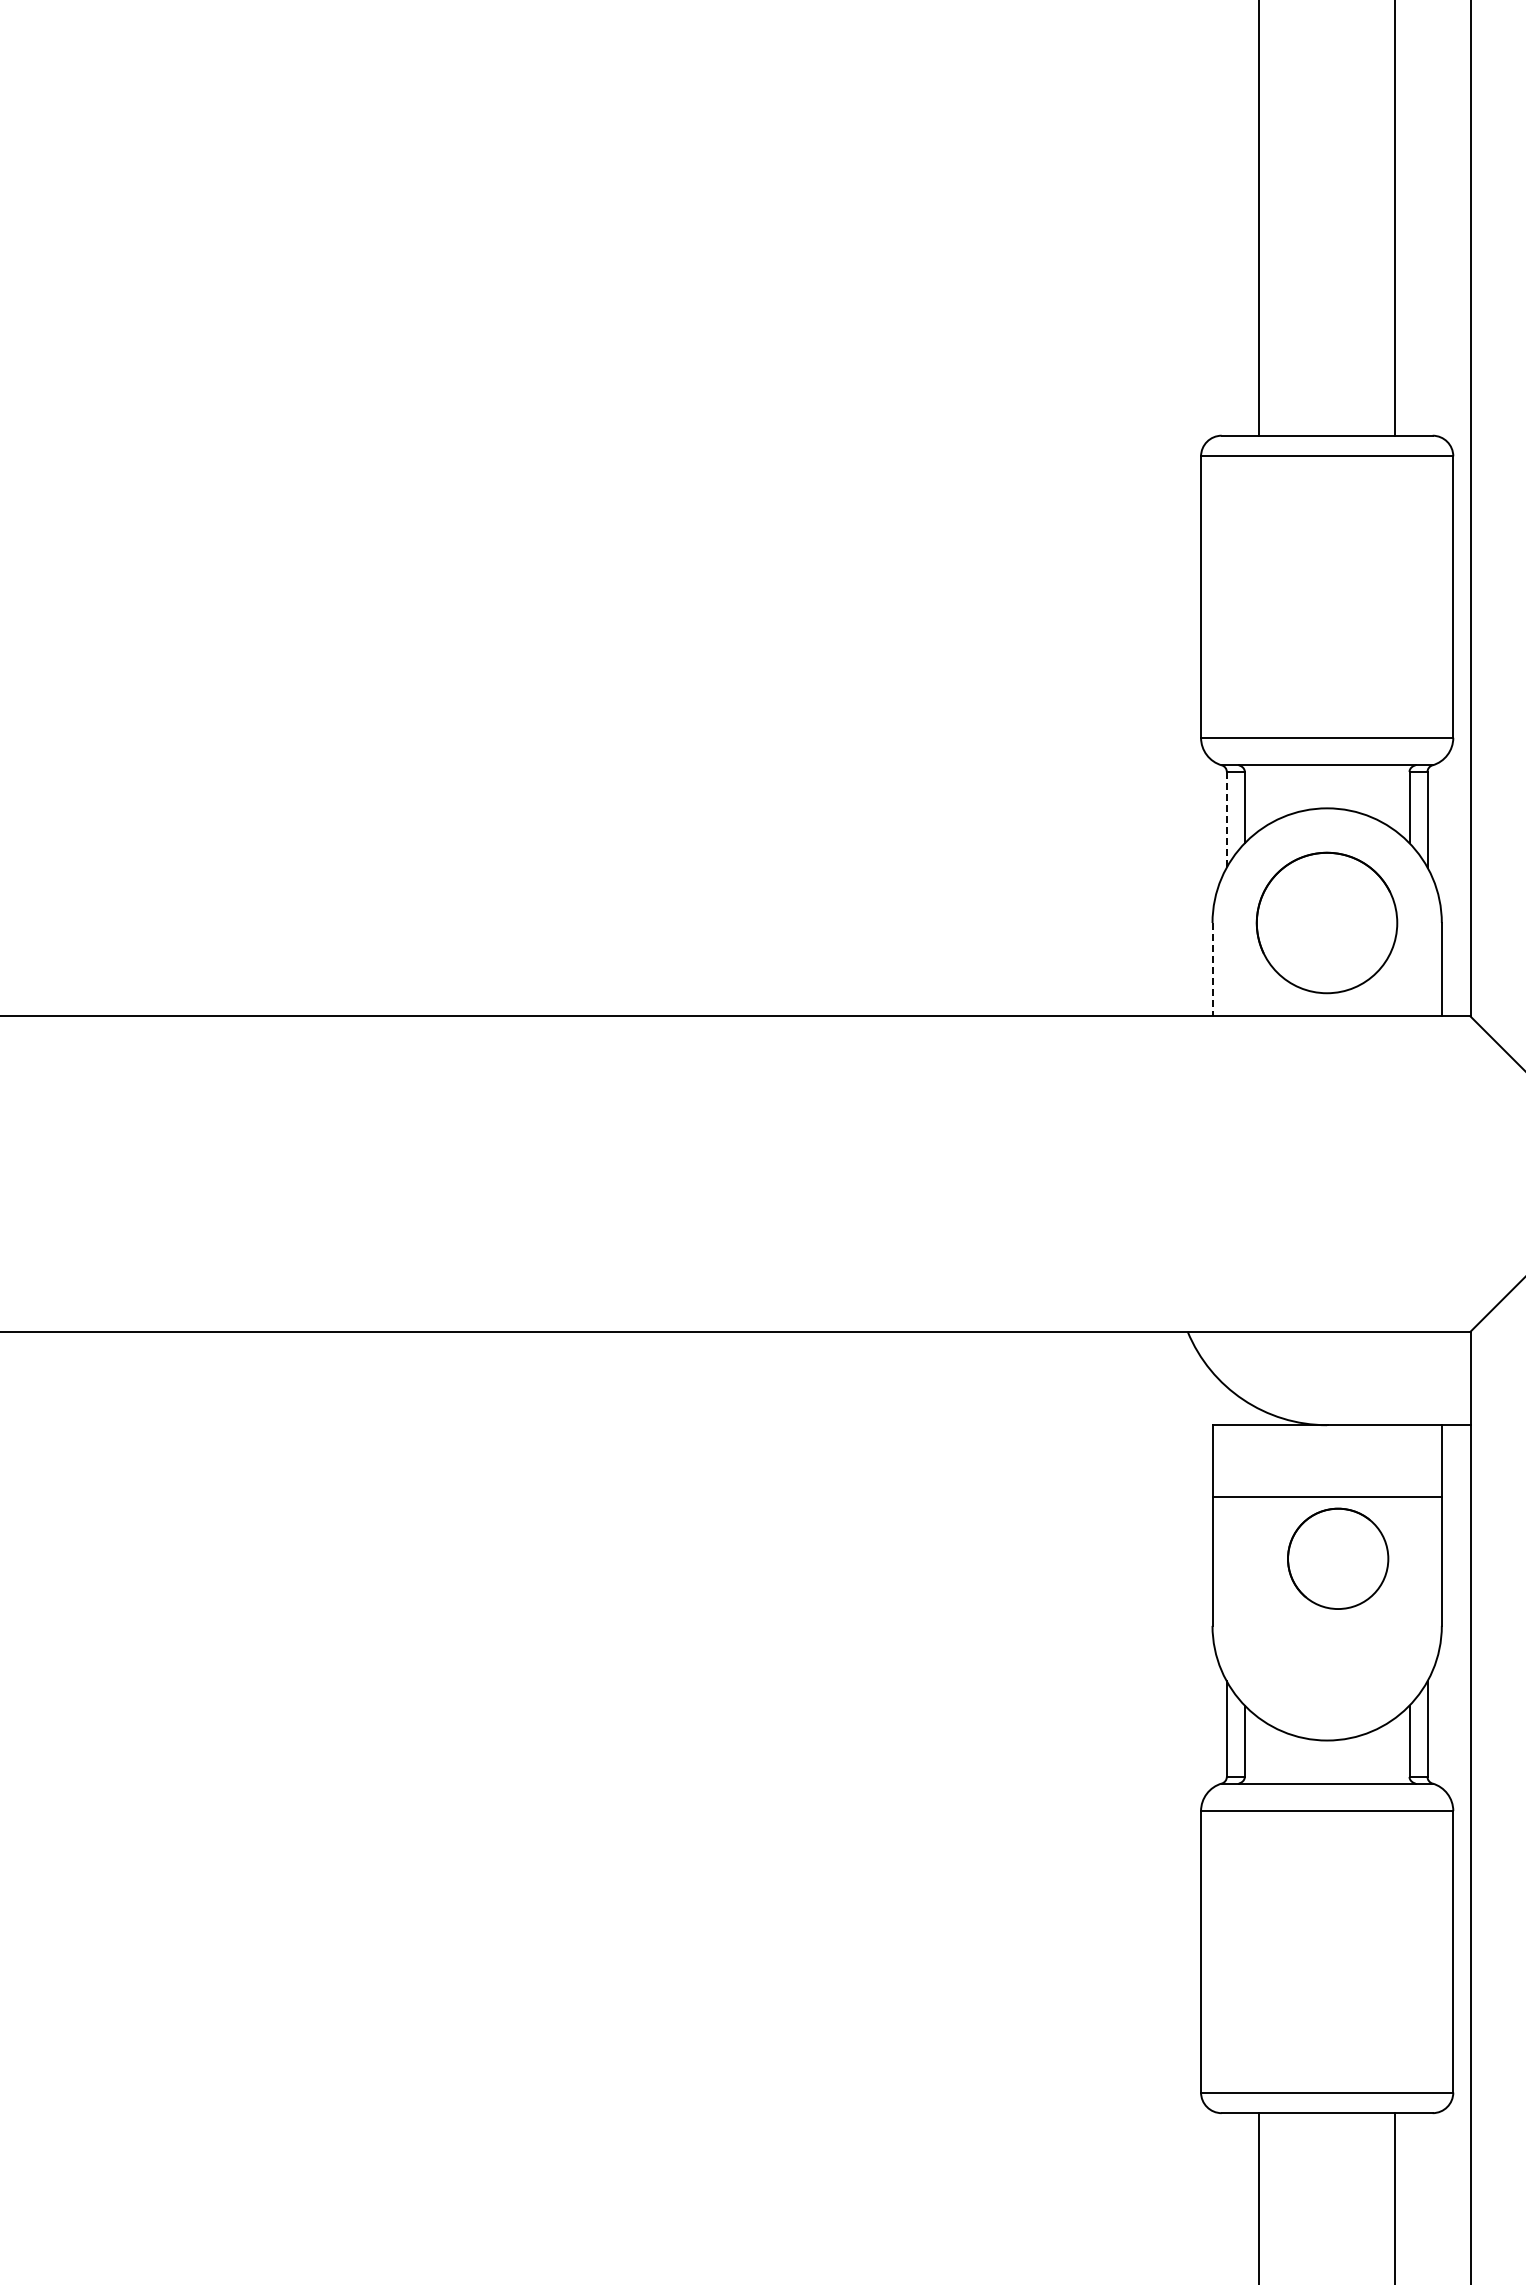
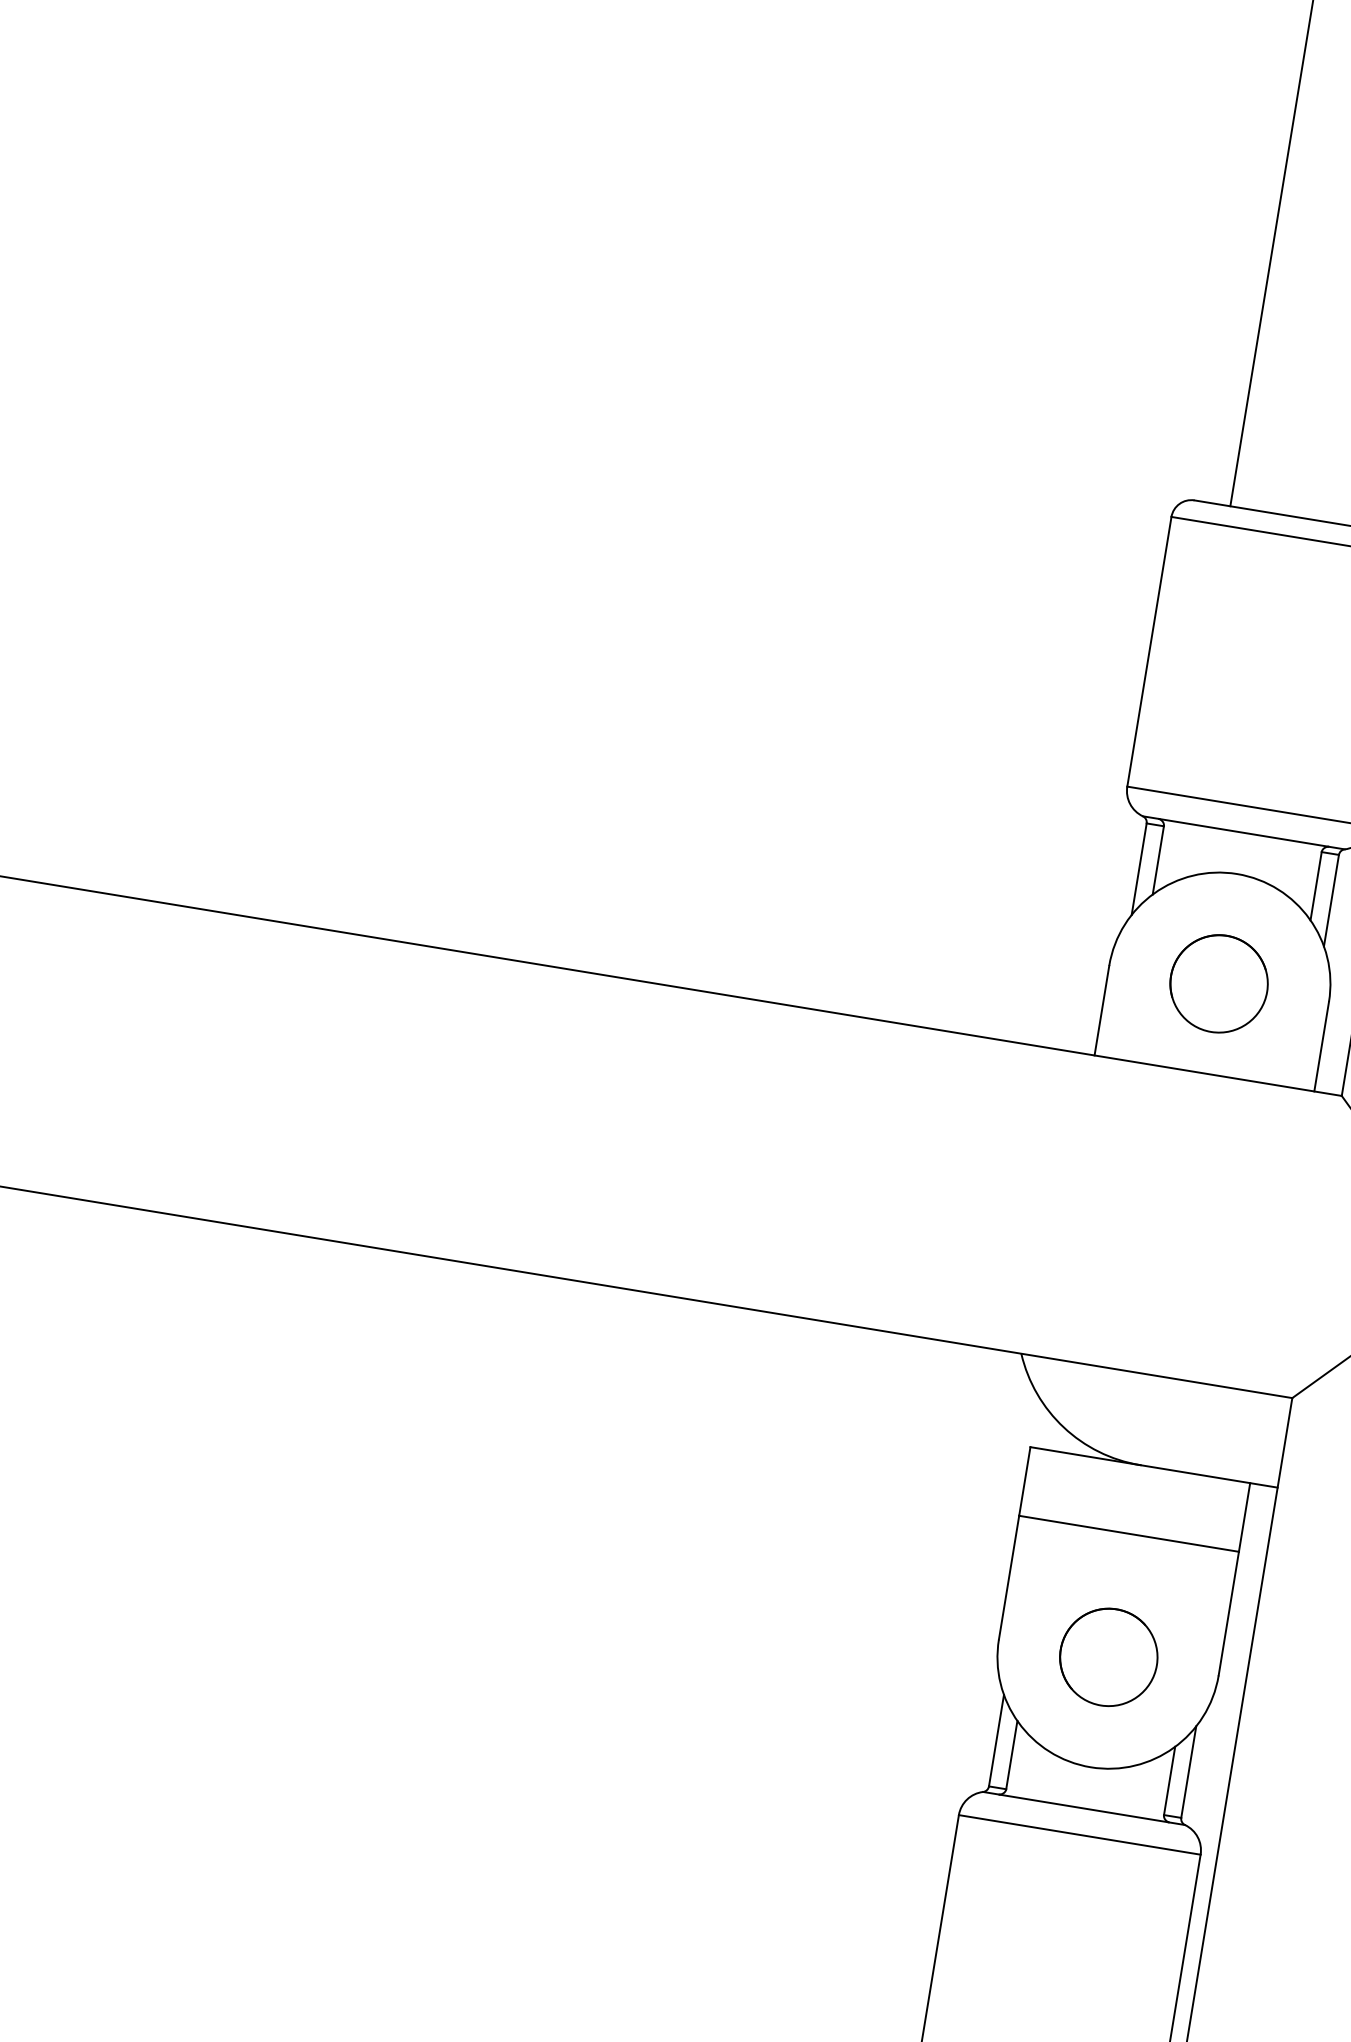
line: (1226, 819) -> (1138, 868), dashed -> solid
part: (1327, 922) -> (1219, 983), size x0.71
line: (1212, 969) -> (1101, 1010), dashed -> solid
circle: (1338, 1558) -> (1109, 1657), moved

